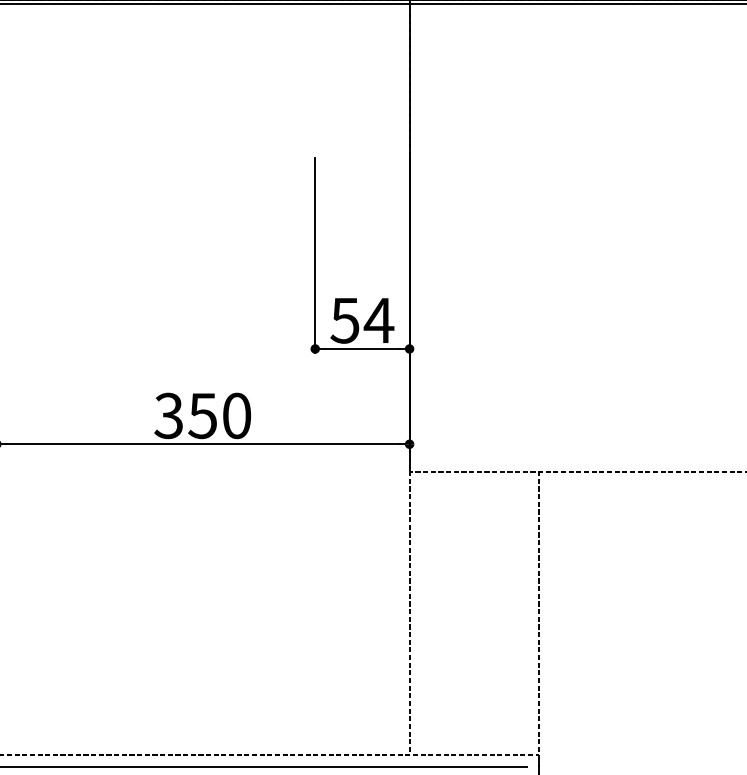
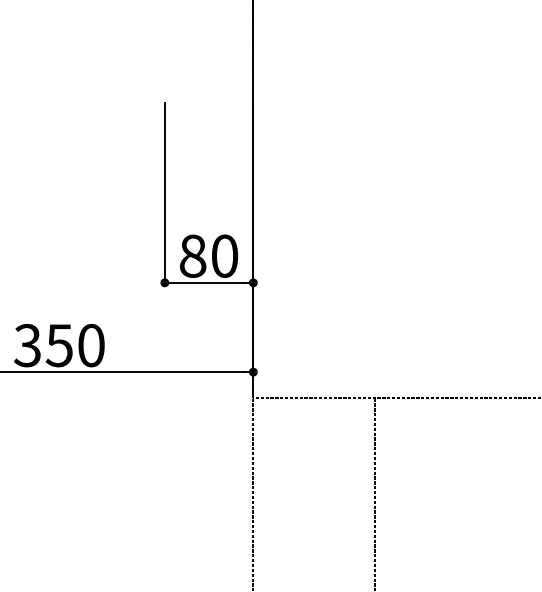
text: (362, 320) -> (209, 256), 54 -> 80

